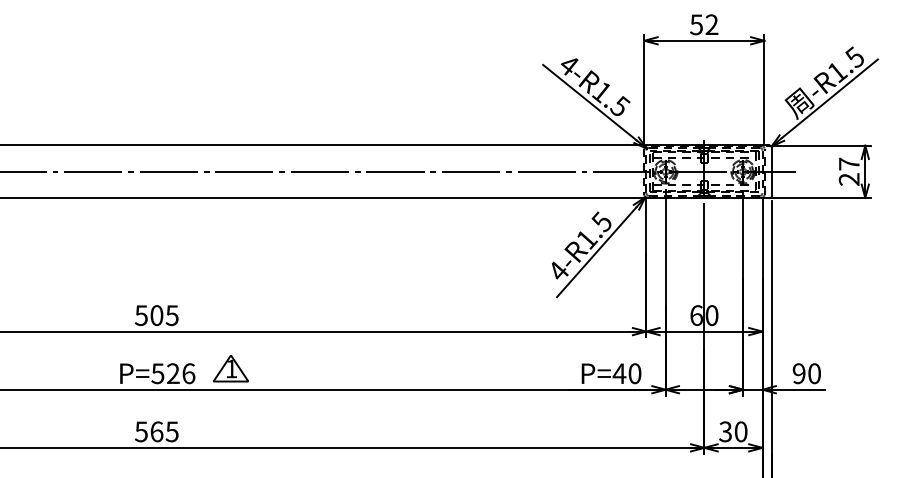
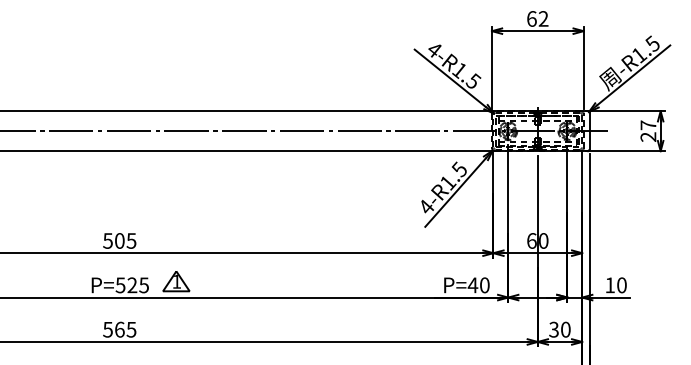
text: (696, 24) -> (531, 18), 52 -> 62
text: (189, 373) -> (144, 285), P=526 -> P=525
text: (798, 373) -> (609, 285), 90 -> 10

